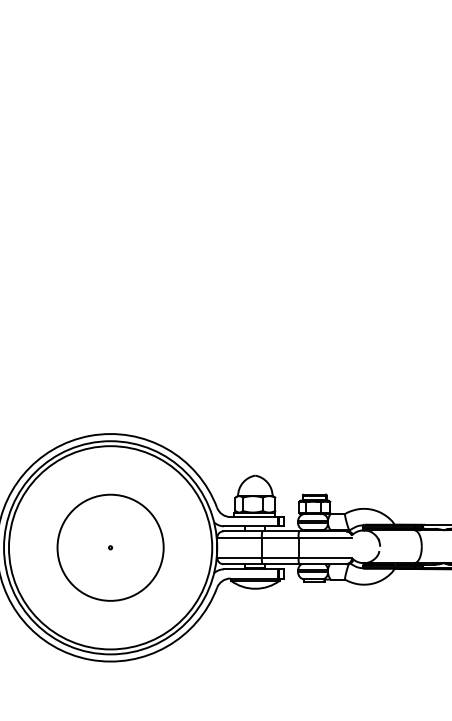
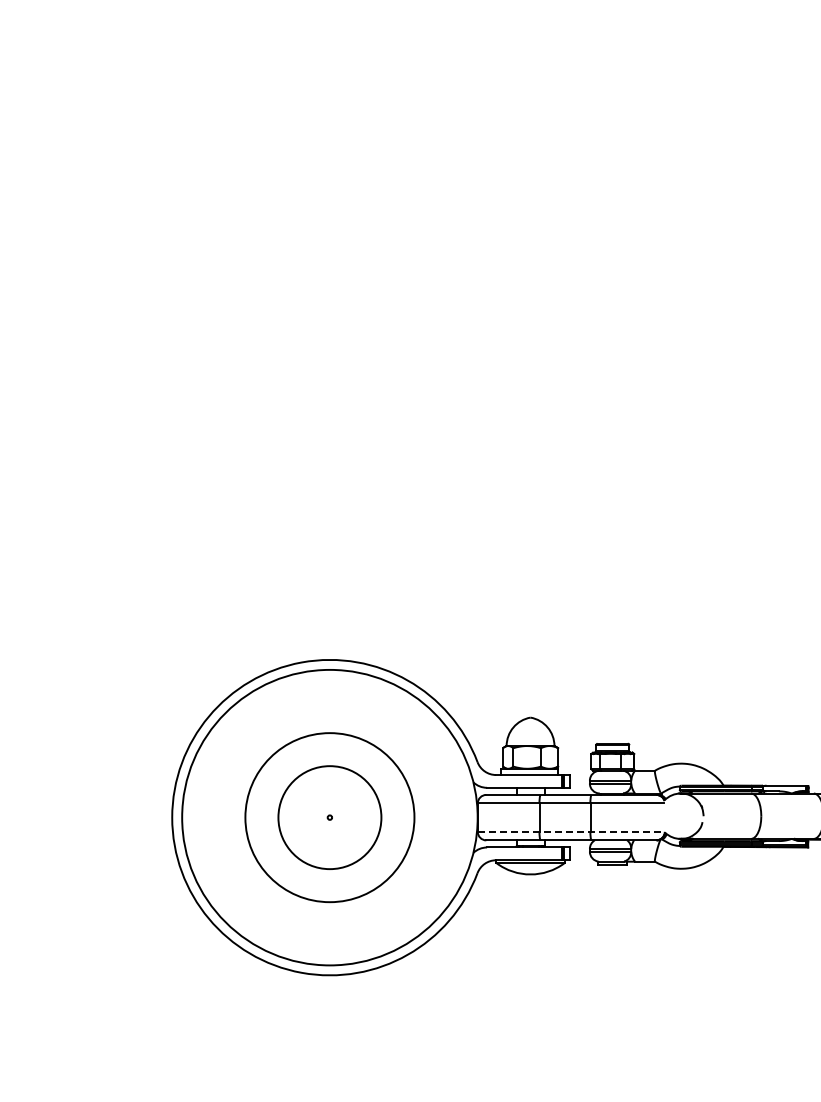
circle: (110, 547) -> (329, 817), size x0.6
circle: (110, 547) -> (329, 817), size x0.7
line: (284, 557) -> (571, 831), solid -> dashed

